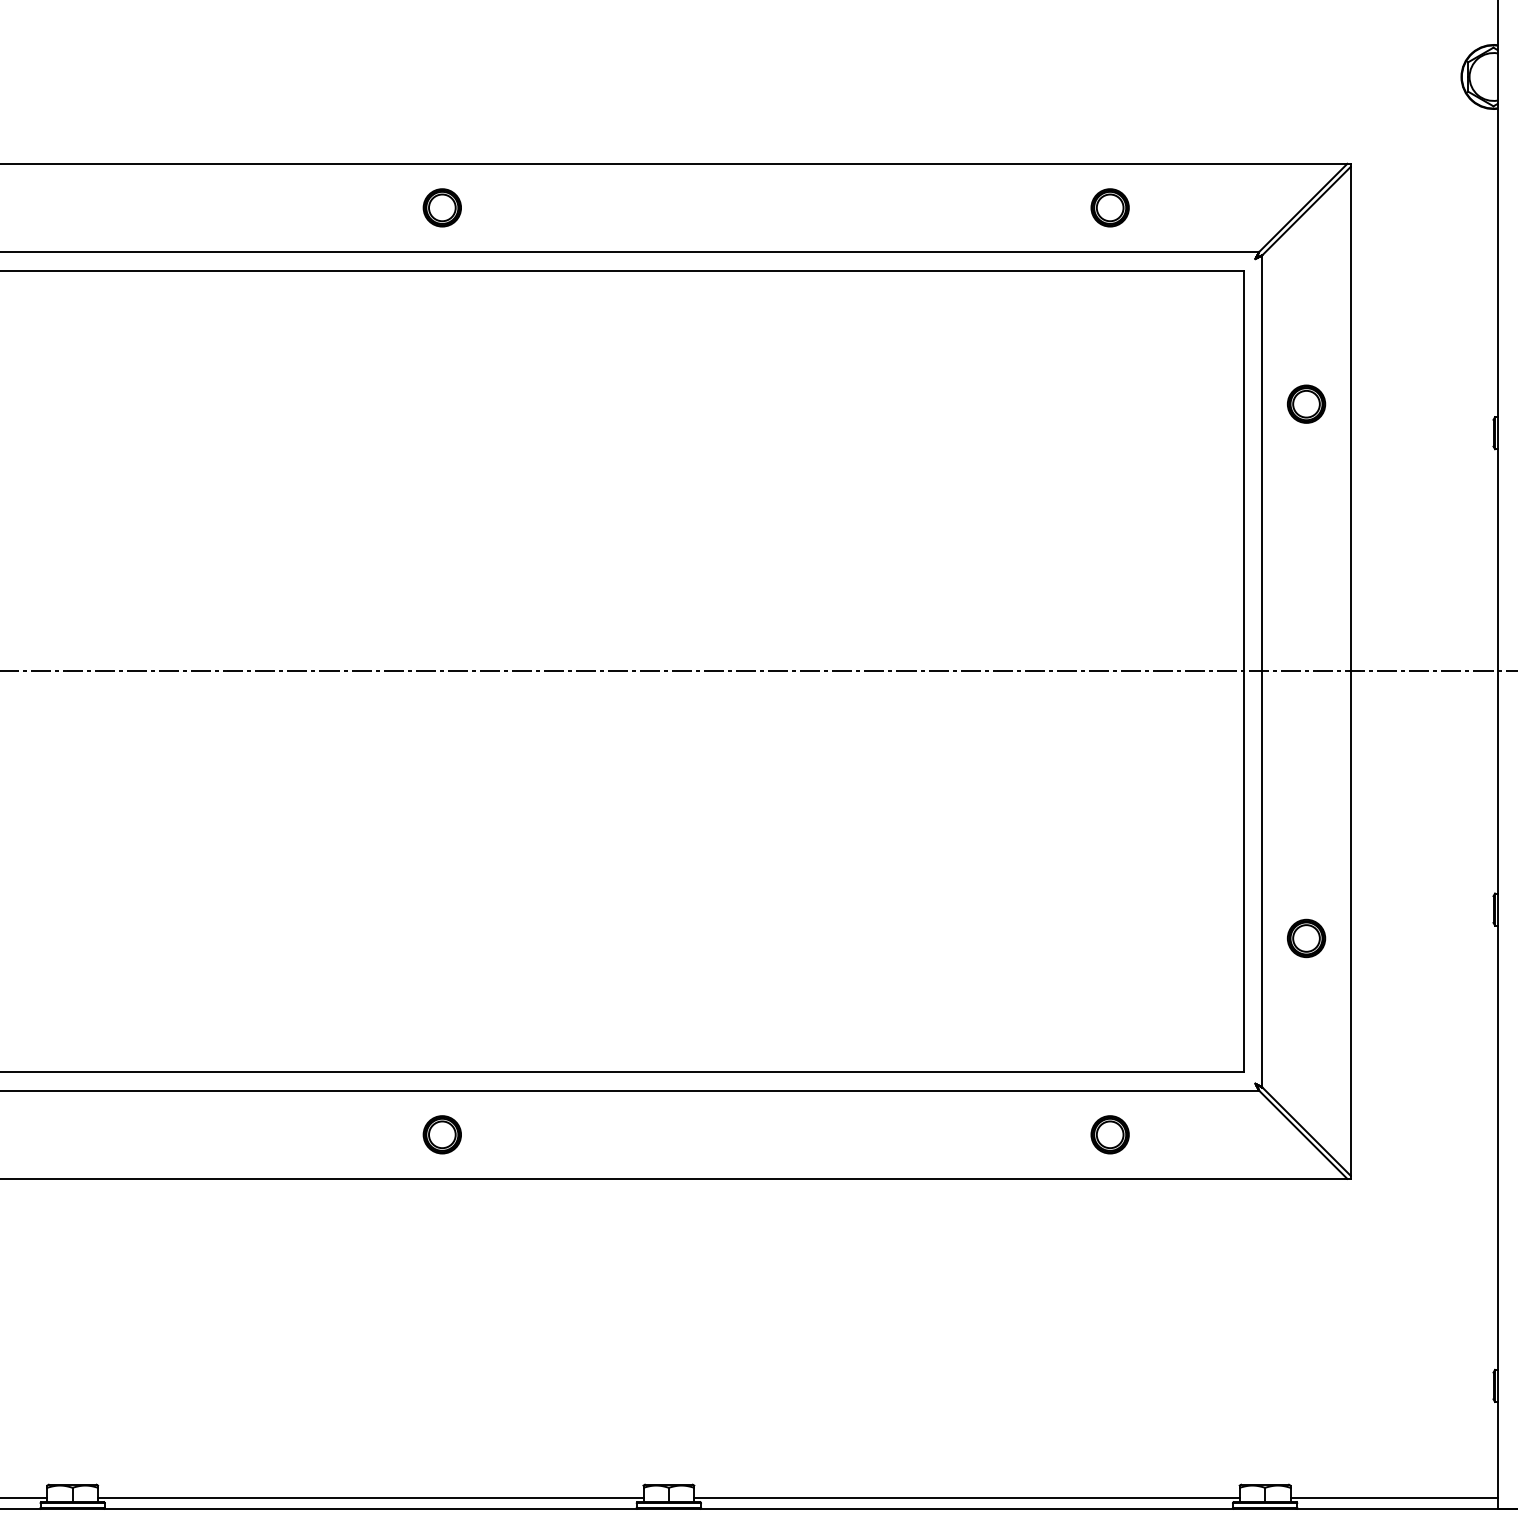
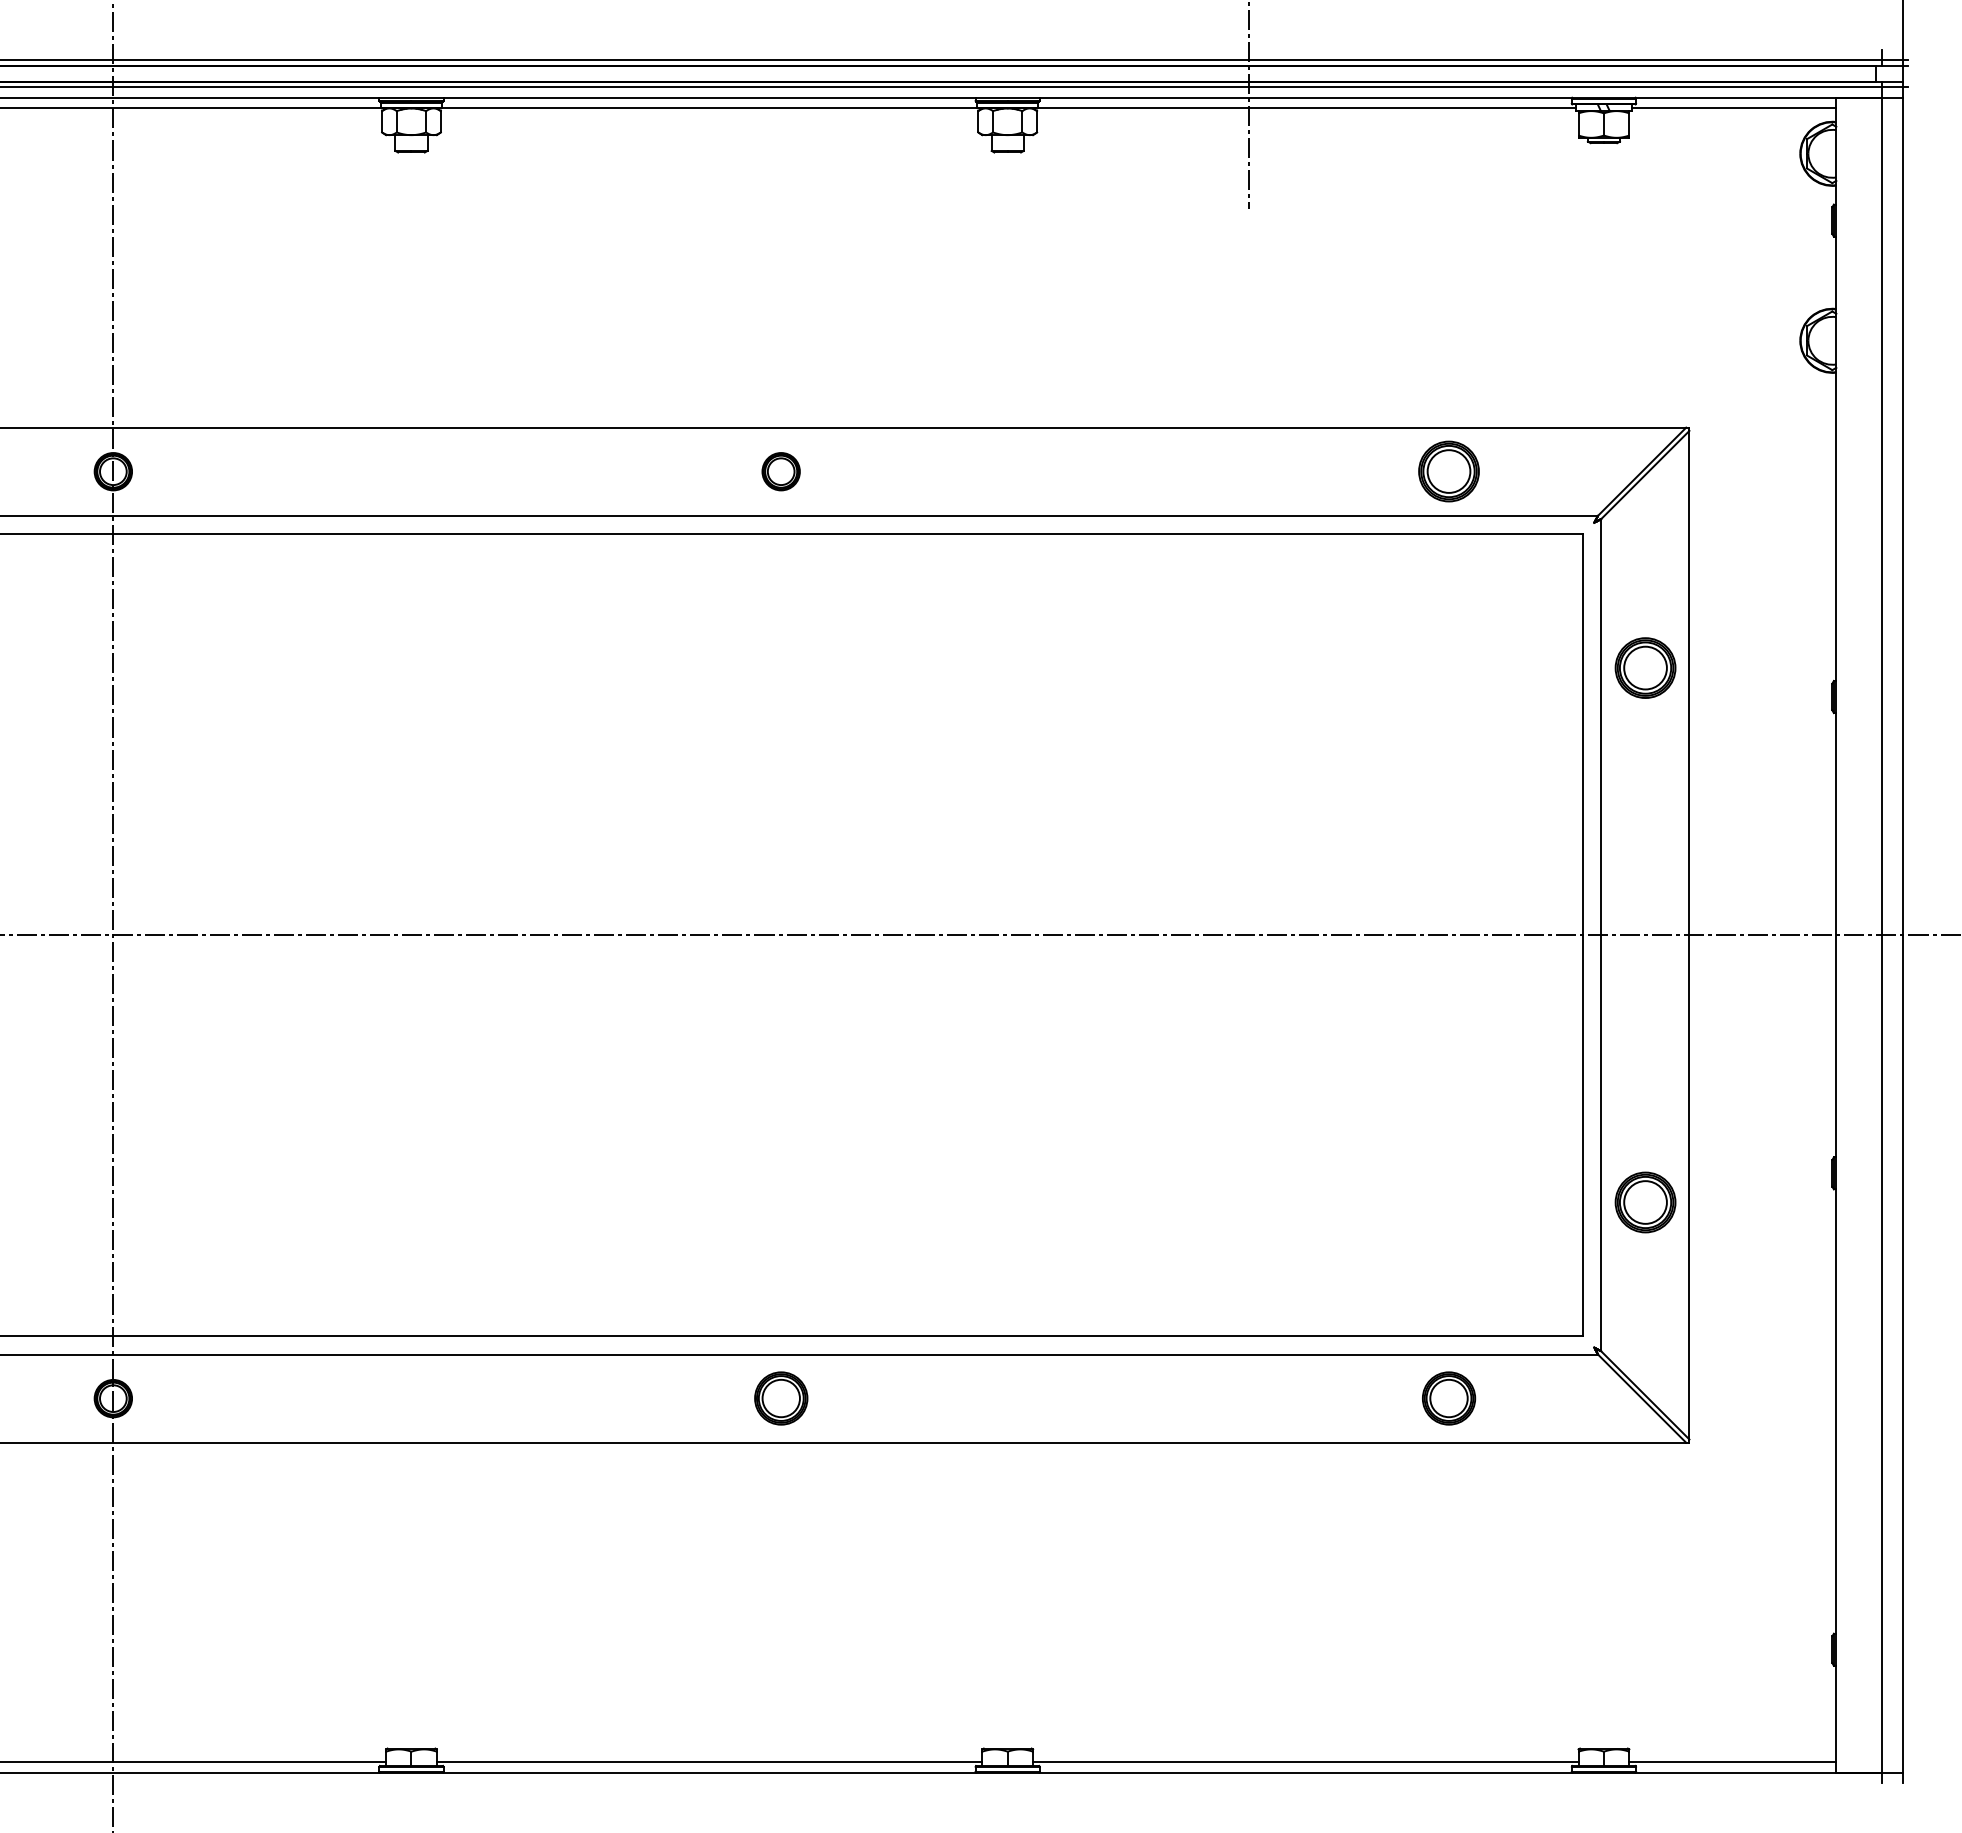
part: (1109, 207) -> (1448, 471), size x1.6
part: (1305, 403) -> (1644, 667), size x1.6
part: (1305, 937) -> (1644, 1201), size x1.6
part: (441, 1134) -> (780, 1398), size x1.4
part: (1109, 1134) -> (1448, 1398), size x1.4

